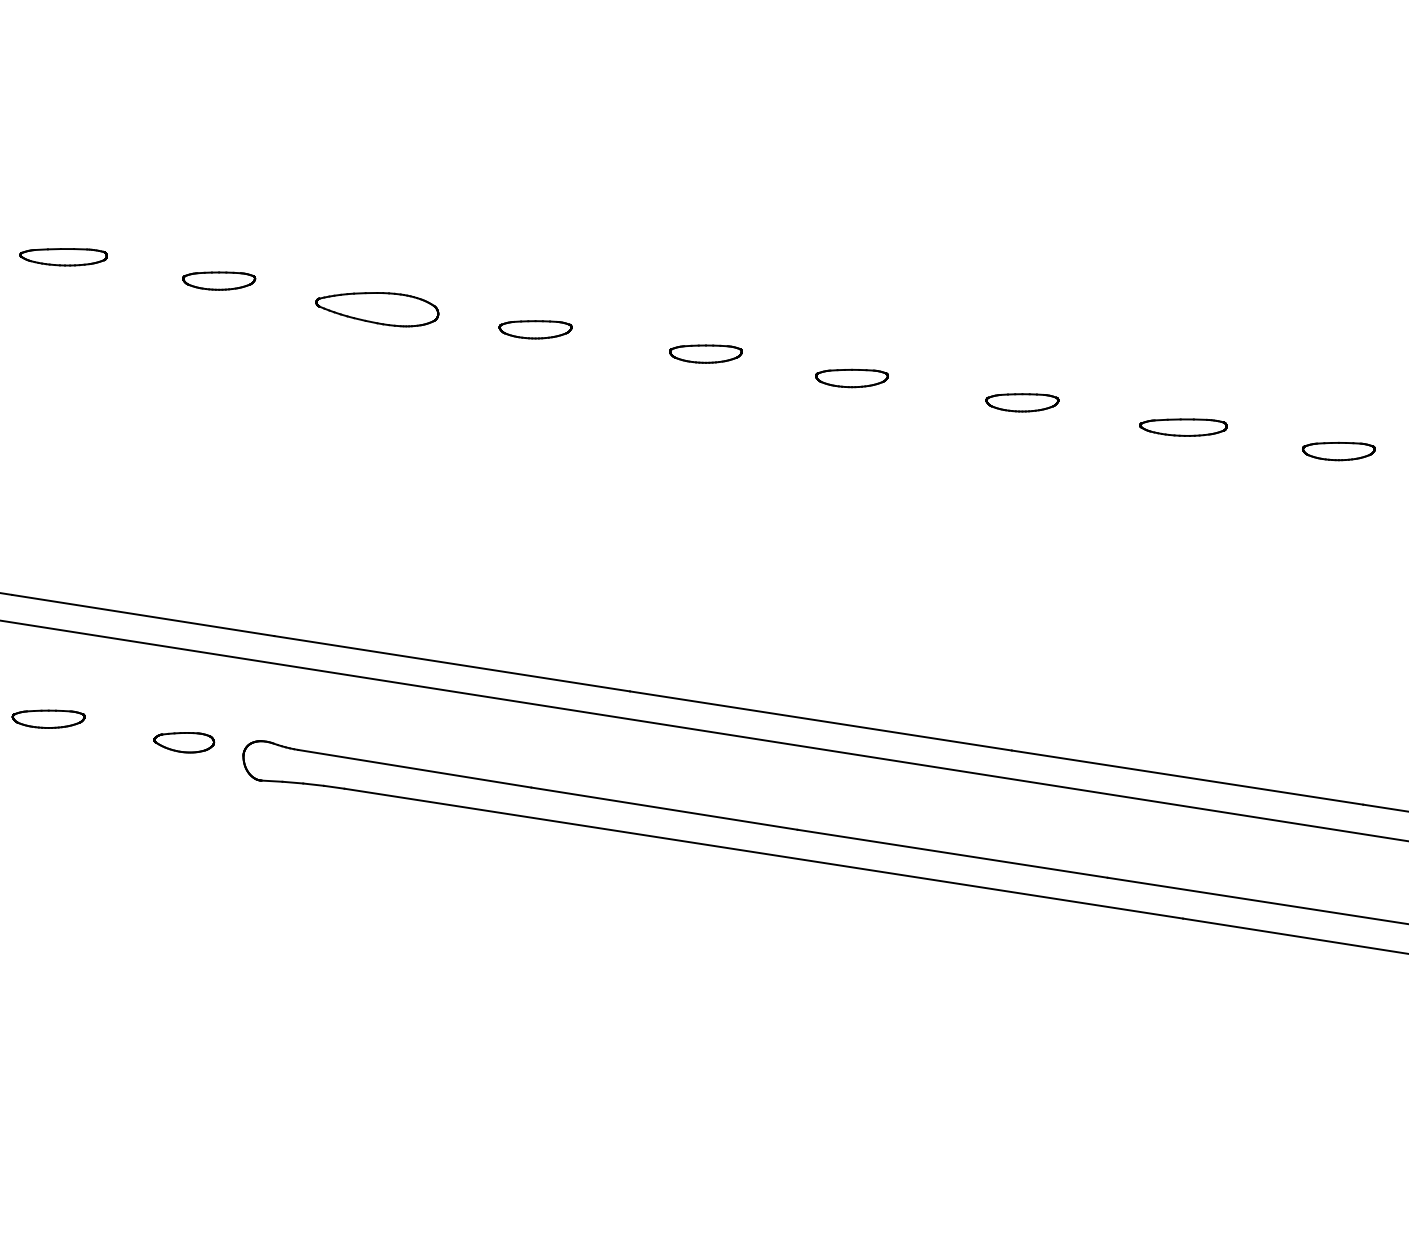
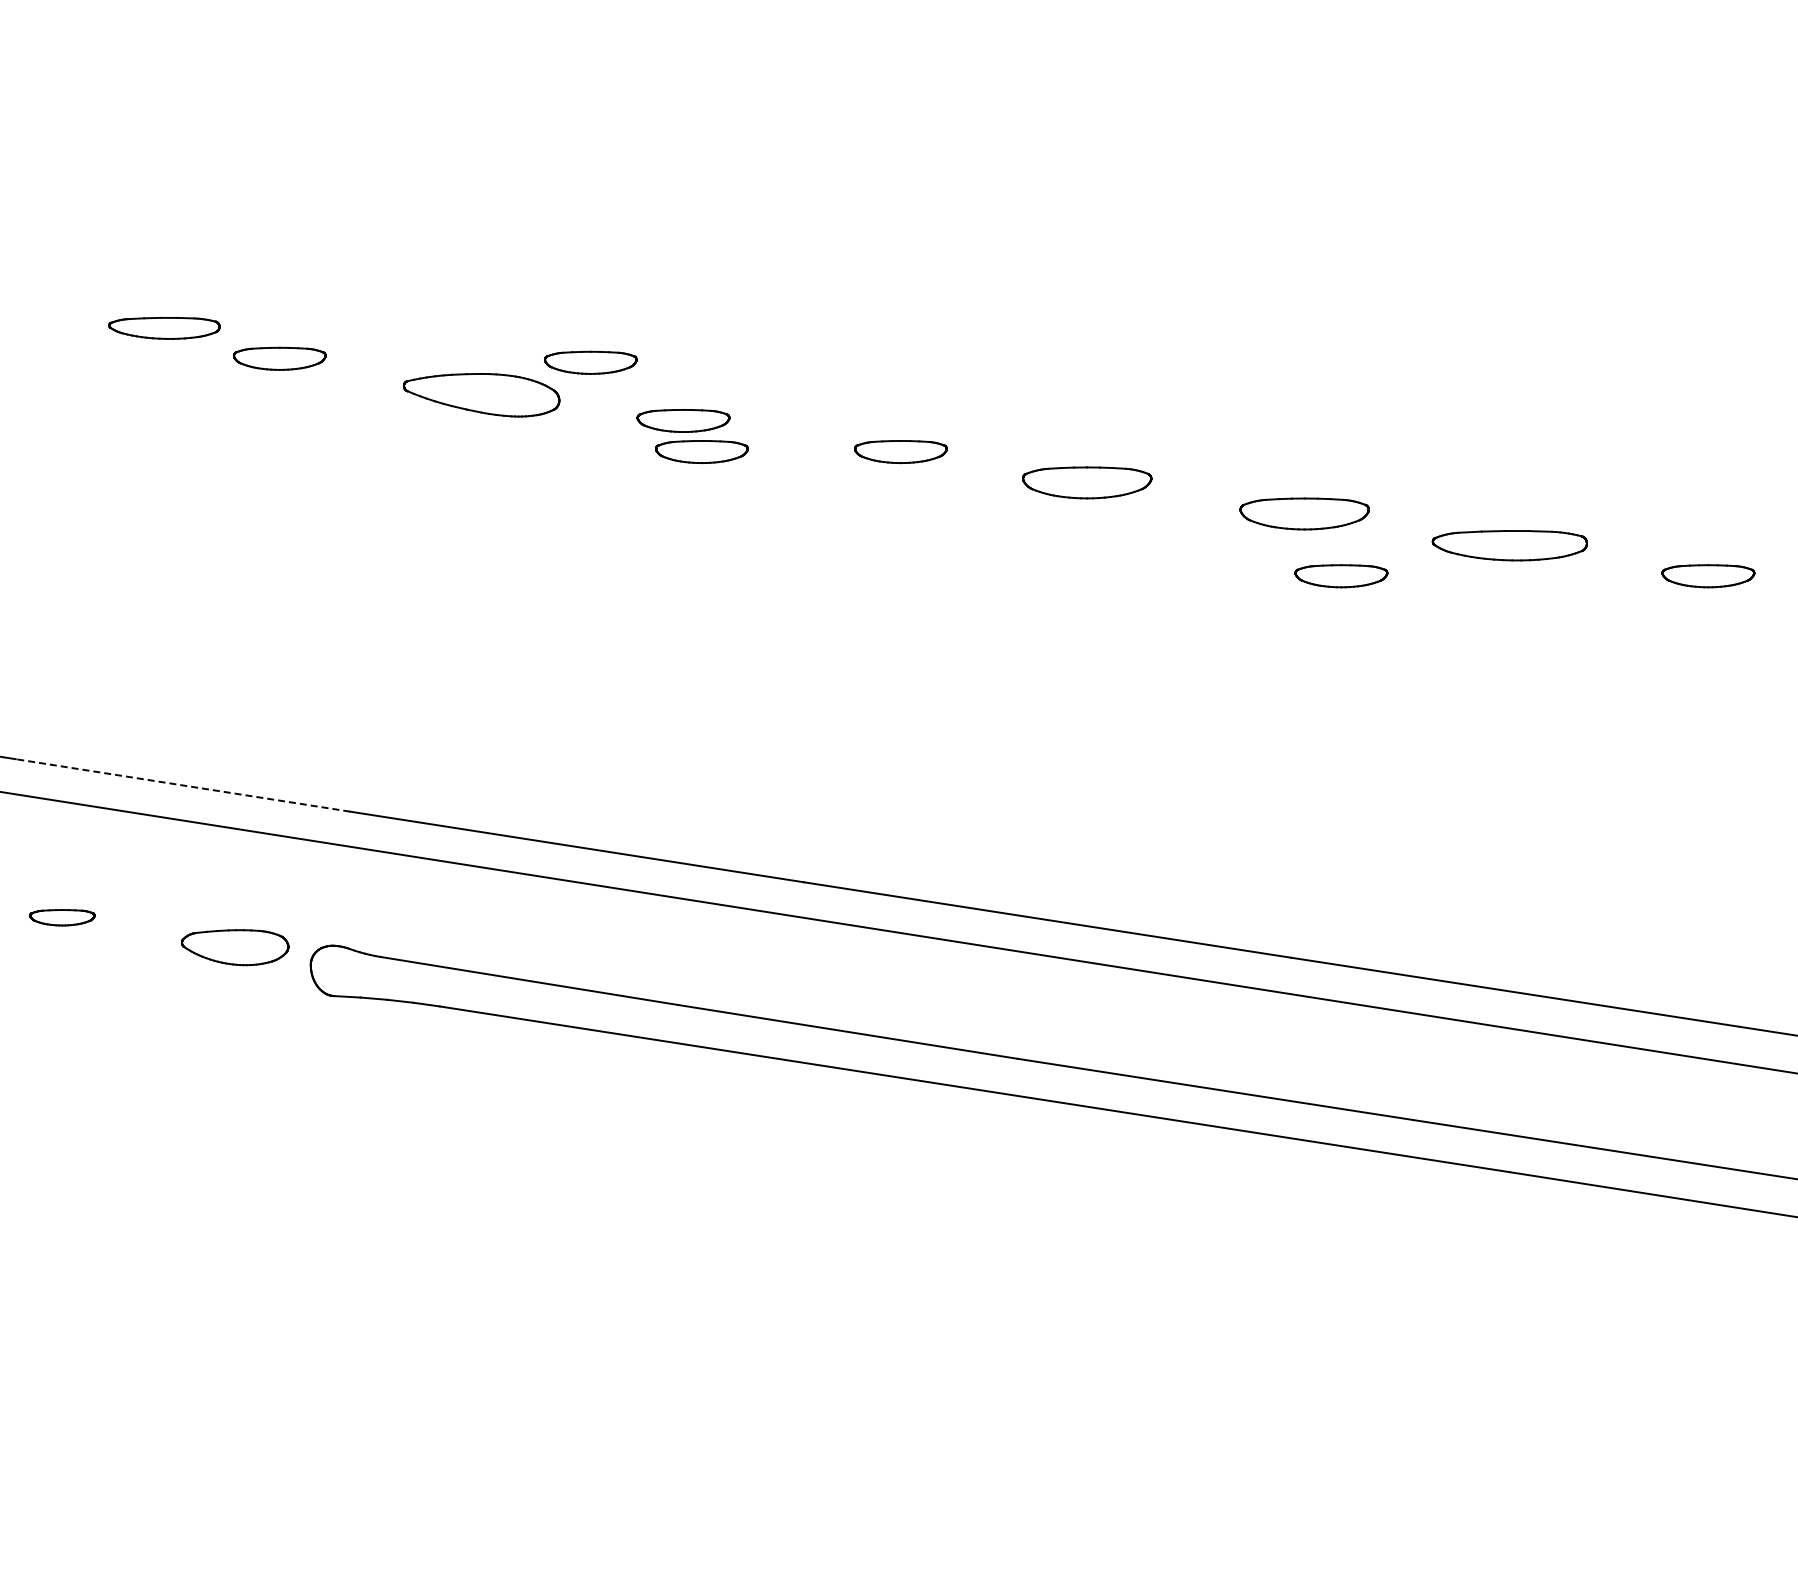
part: (63, 256) -> (164, 327), moved
part: (462, 284) -> (590, 362), added
part: (549, 353) -> (701, 451), added
part: (852, 378) -> (1087, 483), size x1.4
part: (1022, 403) -> (1304, 514), size x1.4
part: (1183, 427) -> (1510, 545), size x1.4
part: (1051, 451) -> (1341, 576), added
line: (142, 615) -> (182, 785), solid -> dashed
part: (48, 719) -> (62, 917), size x0.7
part: (184, 742) -> (235, 947), size x1.4

